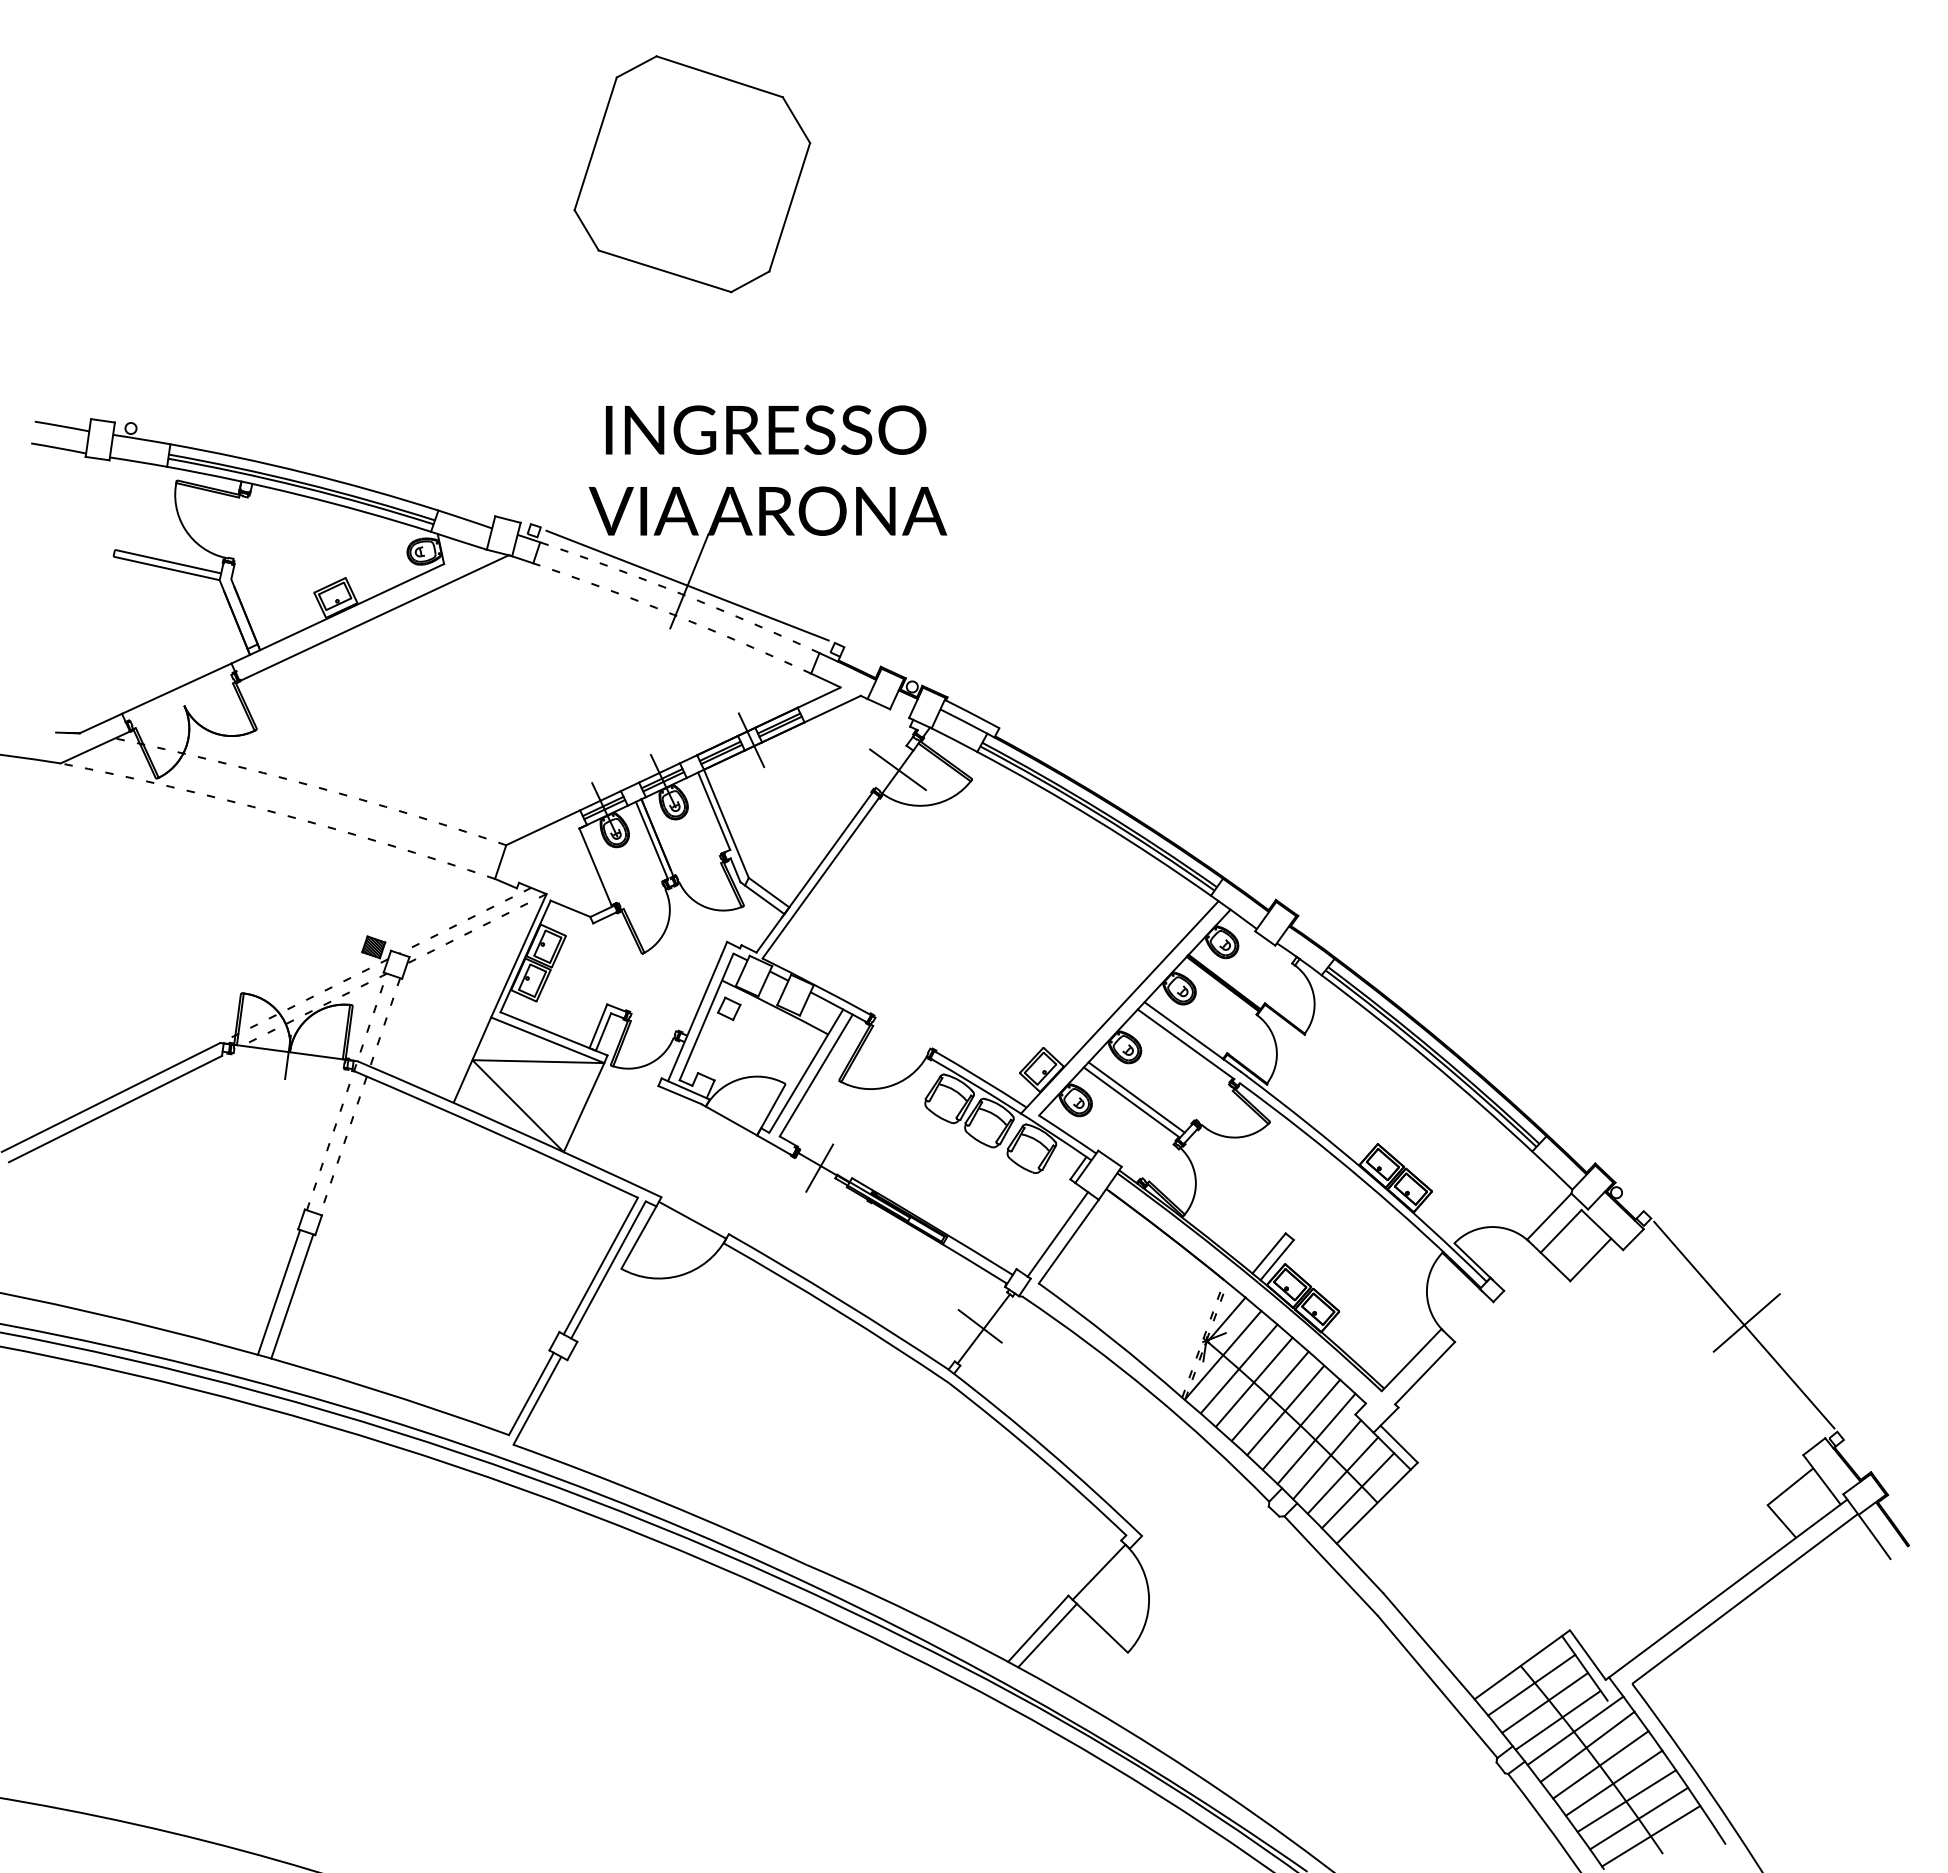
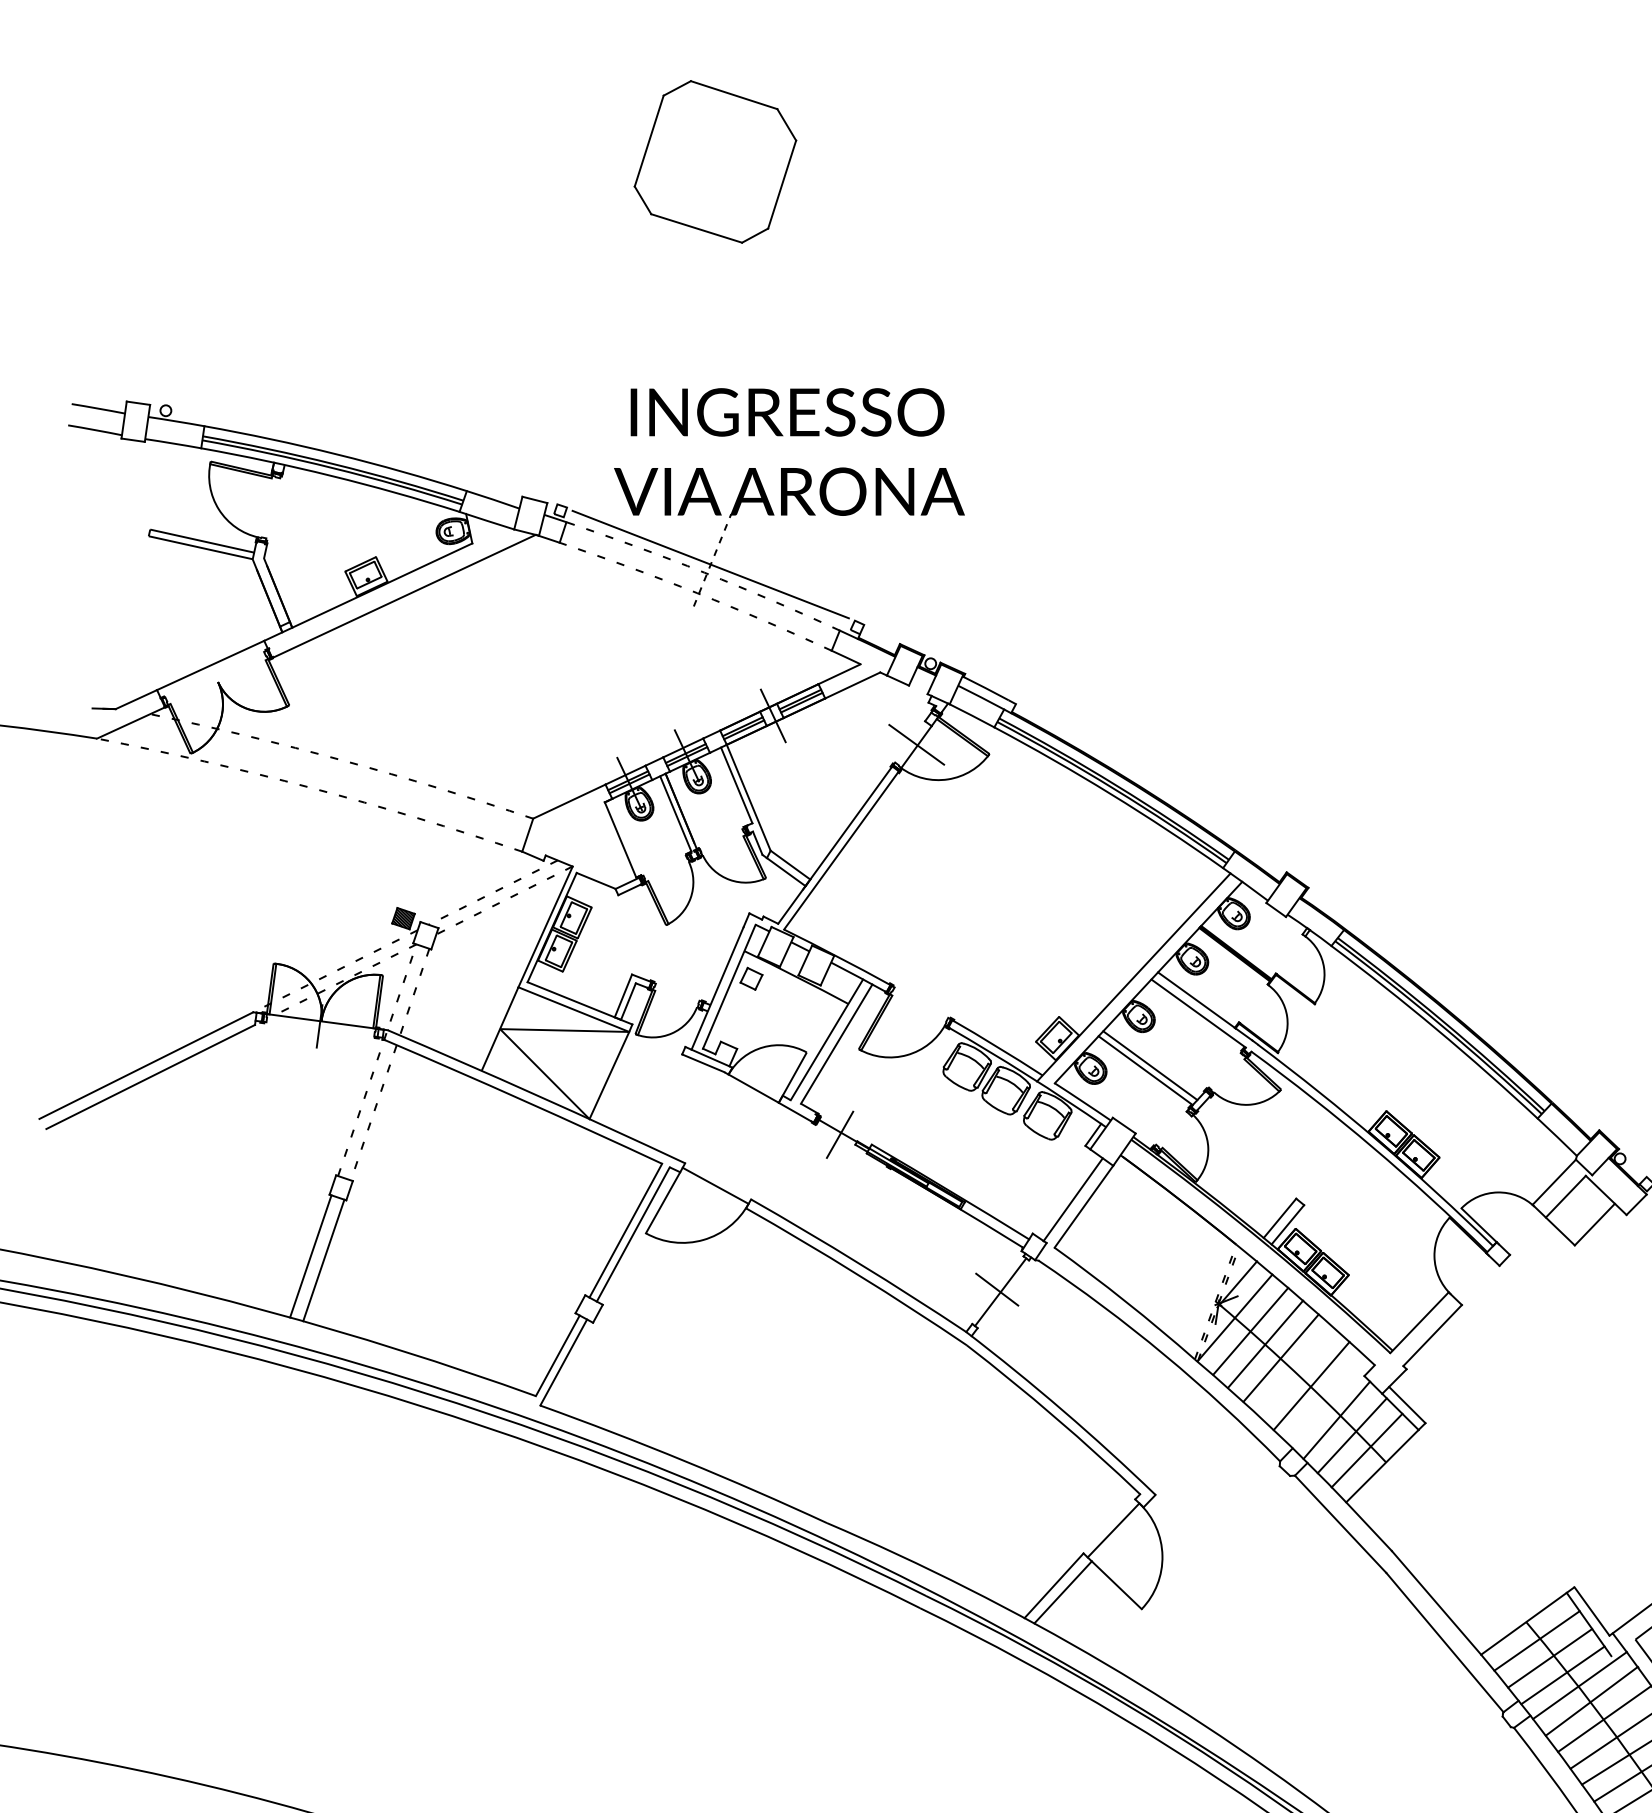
part: (692, 174) -> (715, 162), size x0.7
line: (689, 581) -> (712, 560), solid -> dashed
line: (1285, 1410) -> (1296, 1372), removed
line: (1316, 1438) -> (1326, 1399), removed

